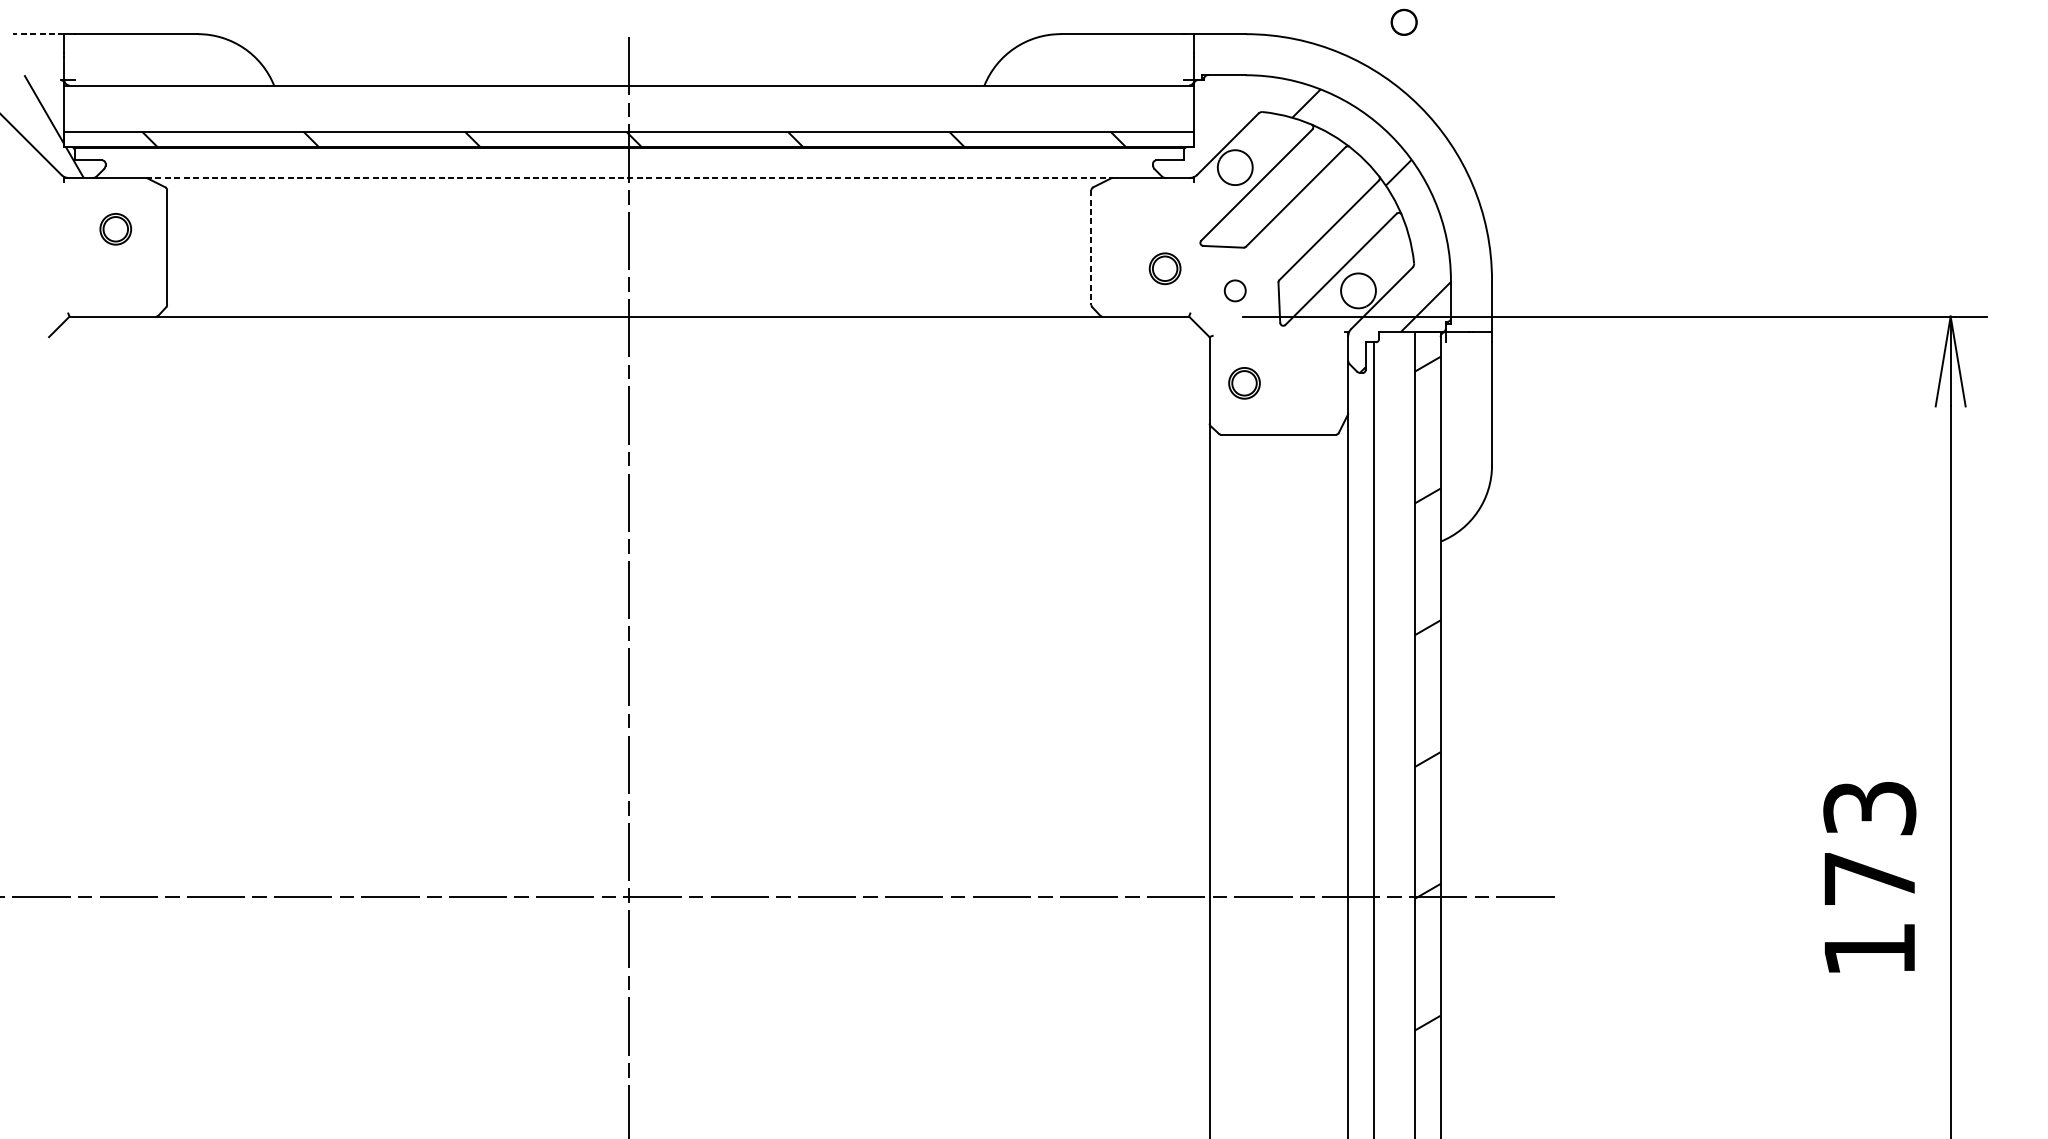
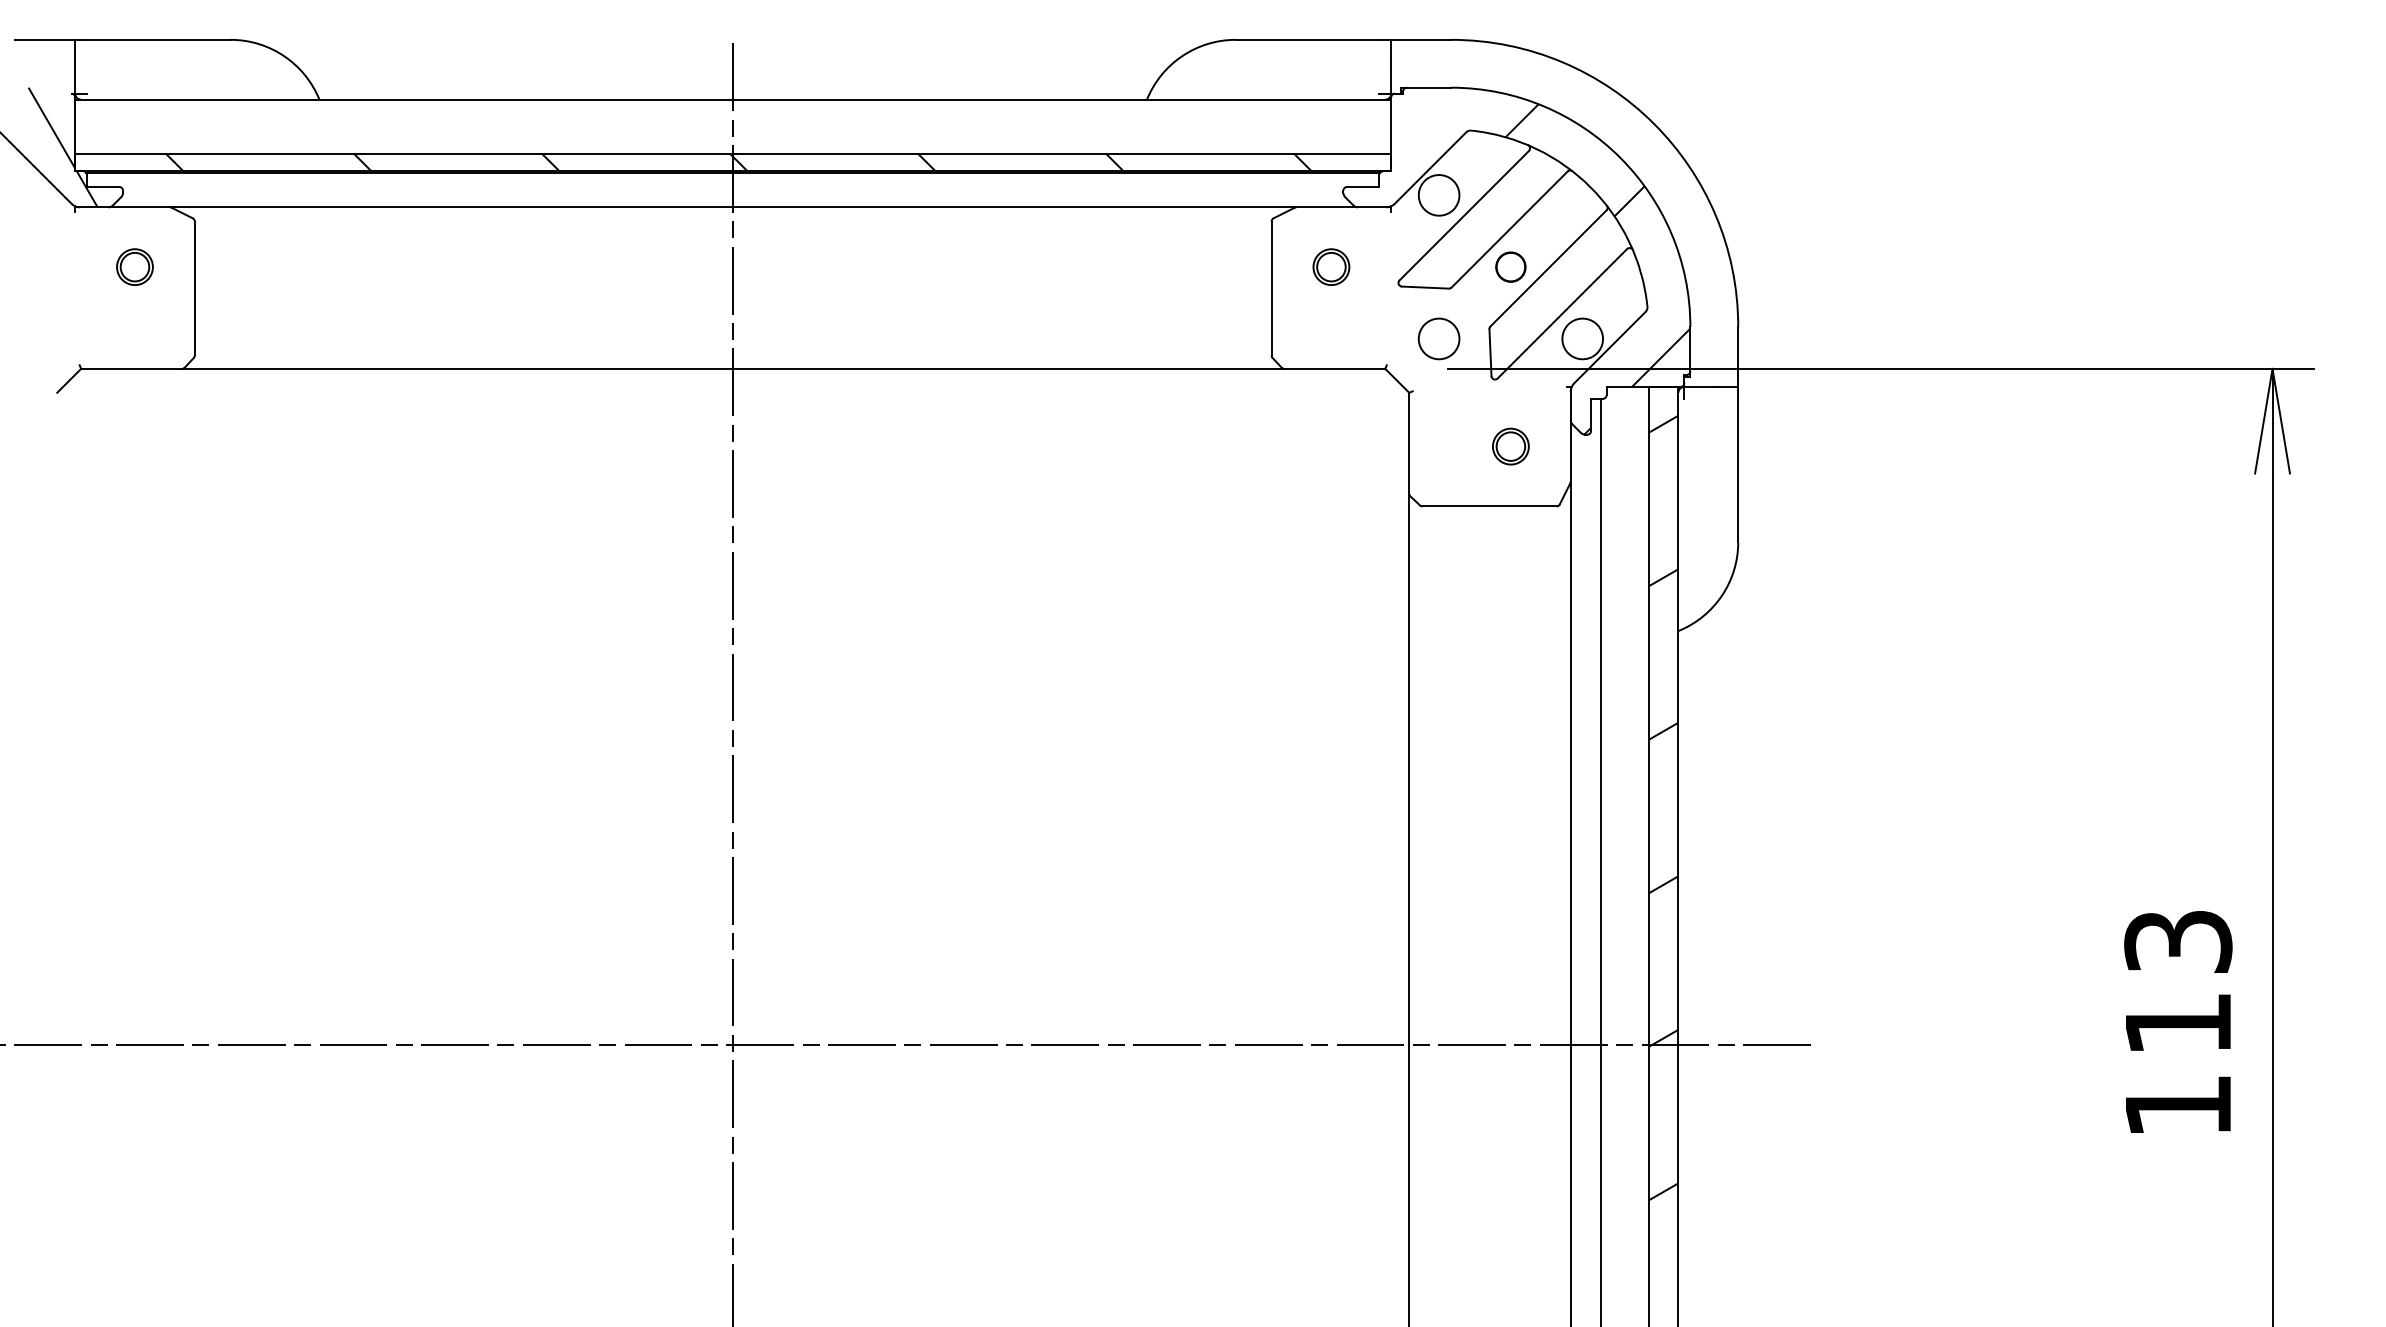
circle: (1403, 21) -> (1510, 266), moved
line: (38, 33) -> (45, 39), dashed -> solid
line: (629, 178) -> (733, 207), dashed -> solid
line: (1091, 247) -> (1271, 288), dashed -> solid
part: (1165, 268) -> (1331, 266), moved
circle: (1234, 290) -> (1438, 338), size x1.67
part: (1244, 383) -> (1510, 446), moved
text: (1869, 878) -> (2178, 1023), 173 -> 113

